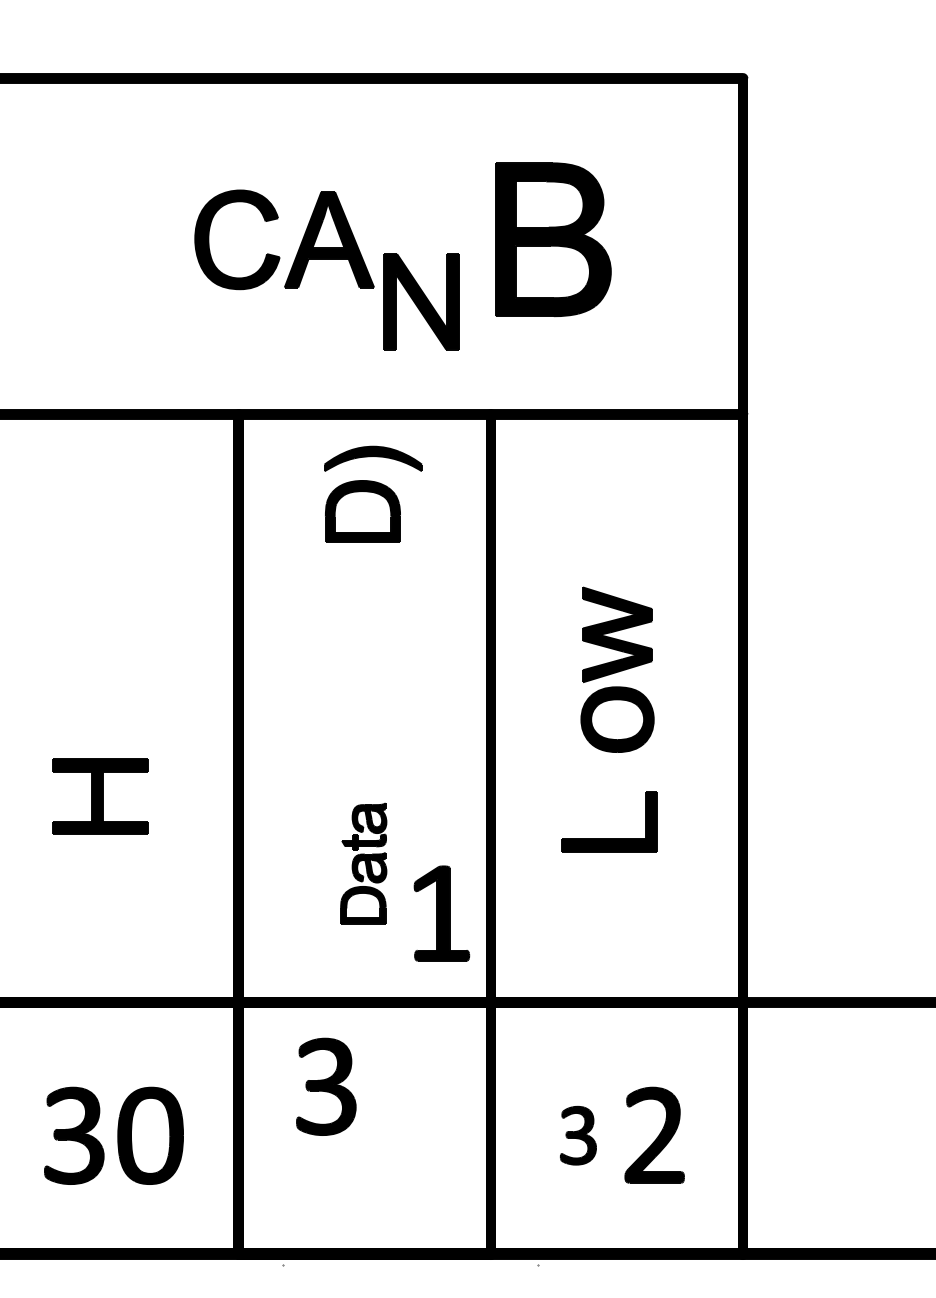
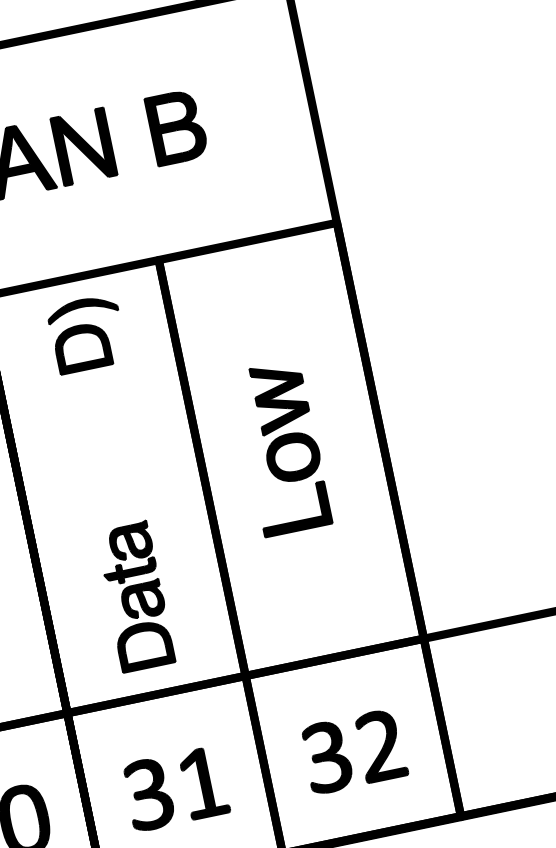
part: (552, 239) -> (176, 127), size x0.62
part: (421, 301) -> (83, 146), moved
part: (609, 838) -> (297, 521), moved
part: (363, 863) -> (134, 596), size x1.67
part: (441, 913) -> (204, 782), moved
part: (326, 1086) -> (148, 794), moved
part: (578, 1135) -> (327, 757), size x1.67

